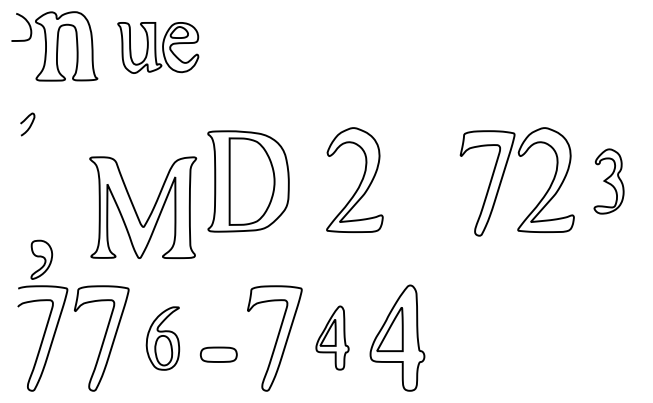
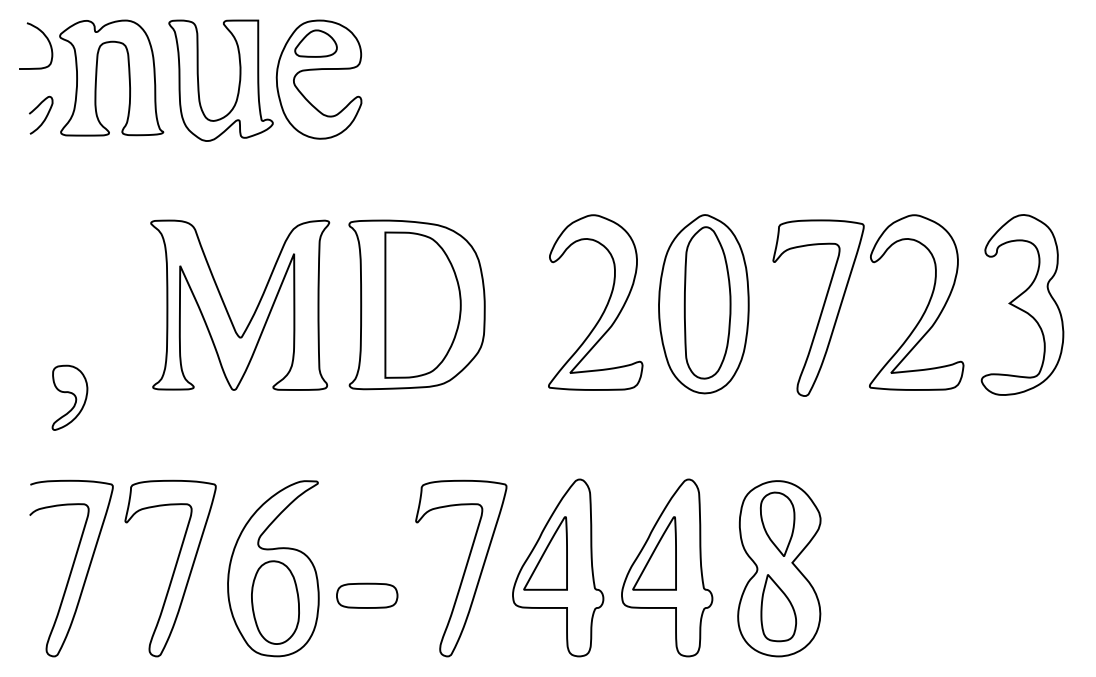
part: (158, 47) -> (265, 79), size x1.43
curve: (29, 125) -> (44, 116), moved
part: (418, 181) -> (702, 304), added
part: (608, 181) -> (1021, 304), size x1.67
part: (135, 208) -> (227, 306), moved
part: (41, 259) -> (69, 397), moved
part: (332, 337) -> (558, 566), size x1.67
part: (162, 338) -> (272, 568), size x1.67
part: (463, 338) -> (778, 568), added

